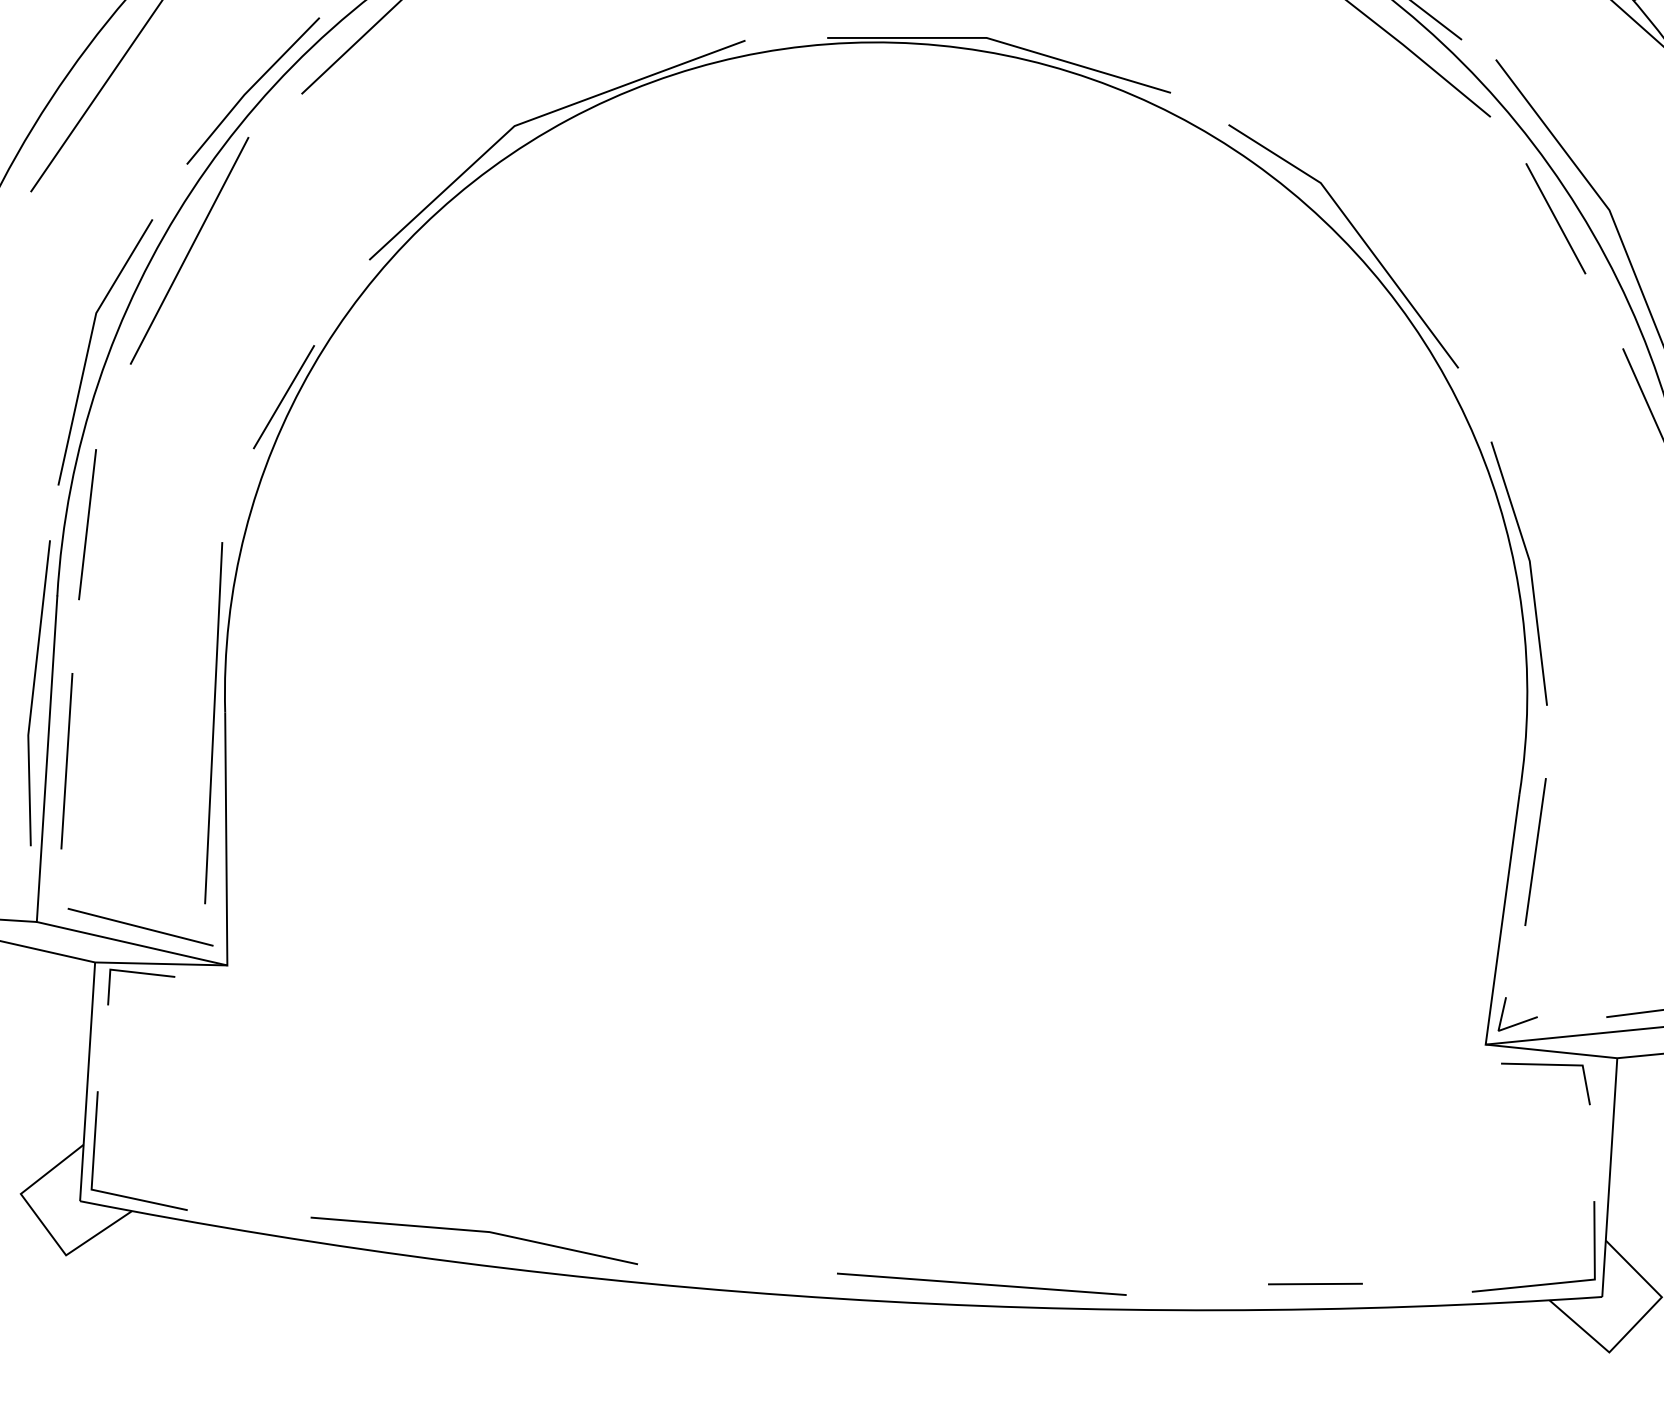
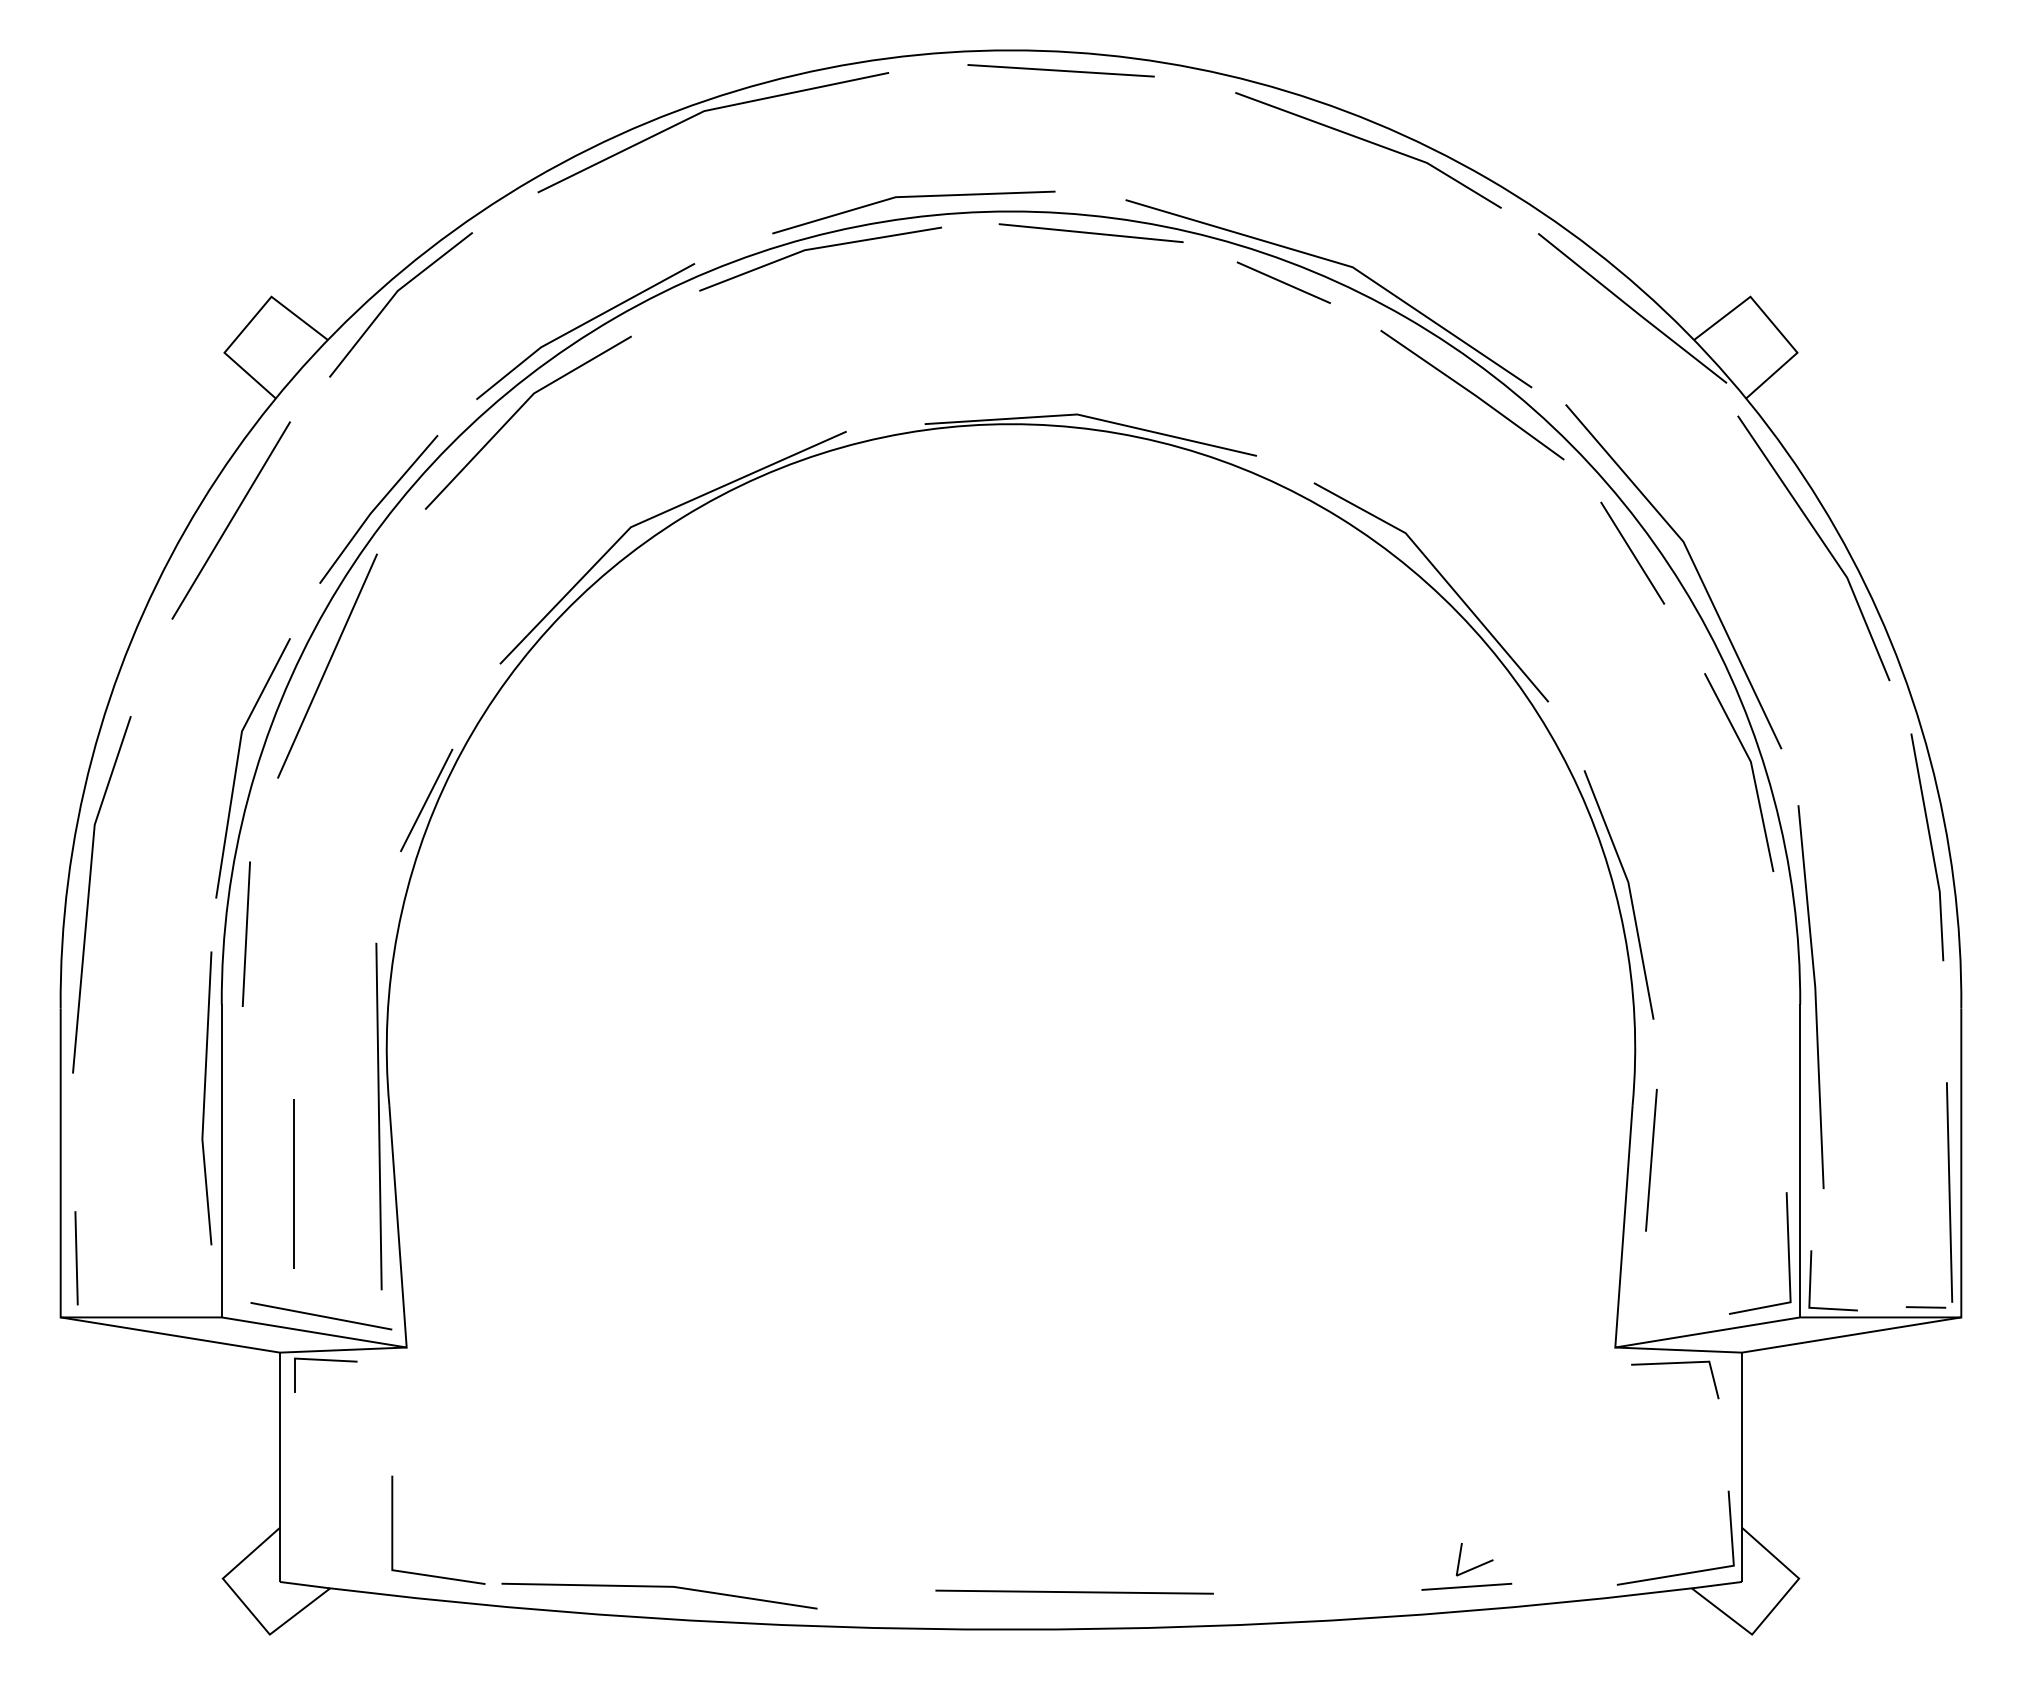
line: (66, 760) -> (293, 1183), moved
line: (1520, 1021) -> (1477, 1565), moved
line: (95, 1147) -> (393, 1529), moved
line: (981, 1283) -> (1074, 1591), moved

